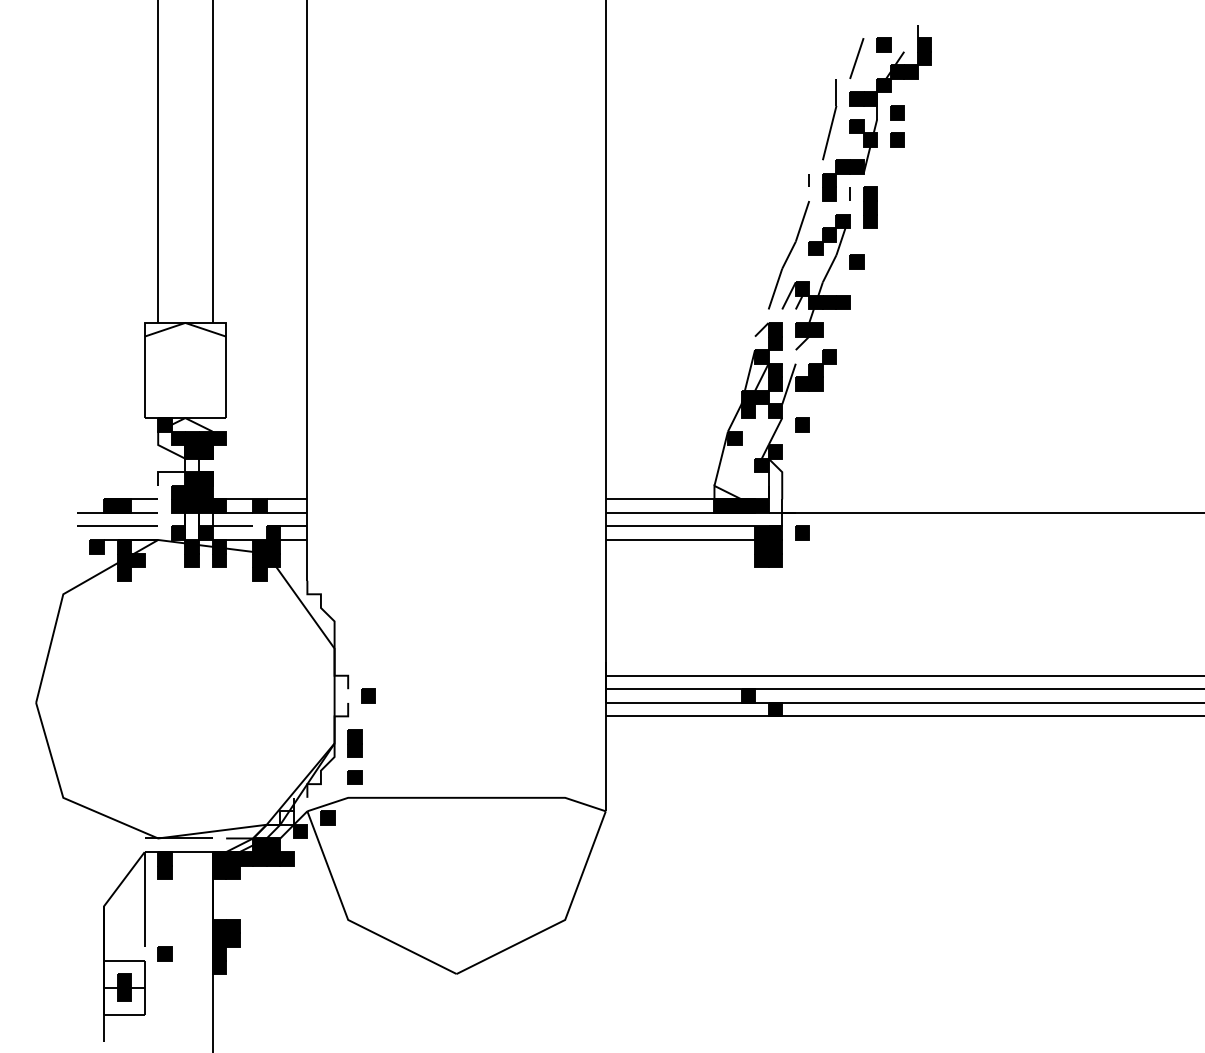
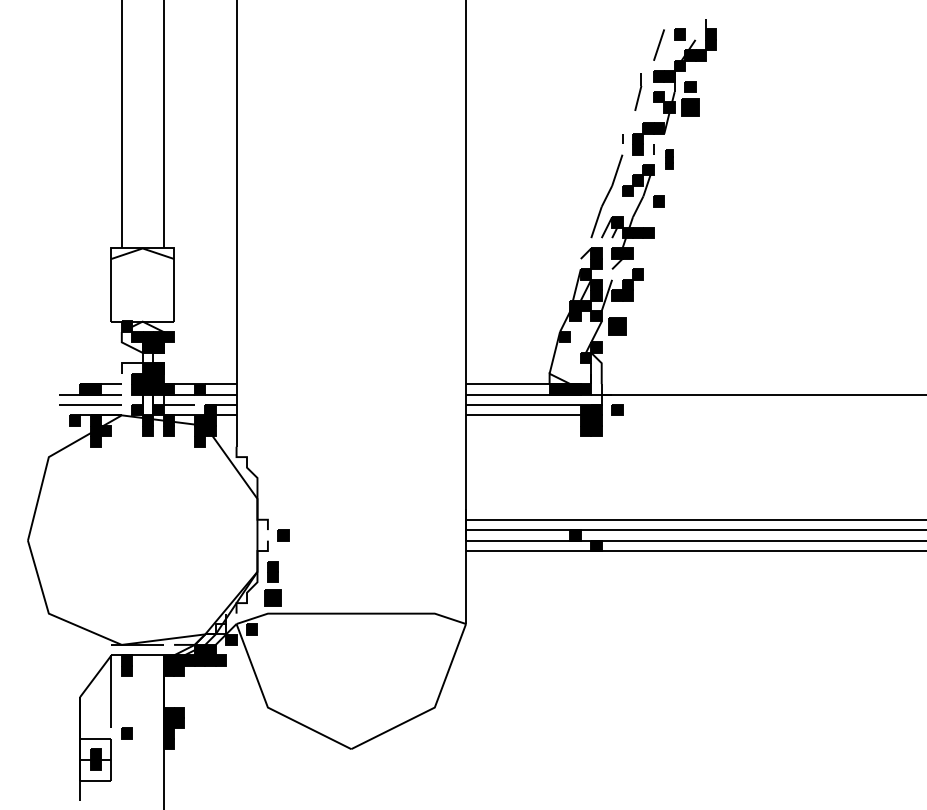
part: (829, 119) -> (638, 92), size x0.6
part: (897, 139) -> (690, 107), size x1.6
part: (870, 207) -> (669, 159), size x0.6
part: (802, 424) -> (617, 326), size x1.6
part: (354, 777) -> (272, 598), size x1.6

